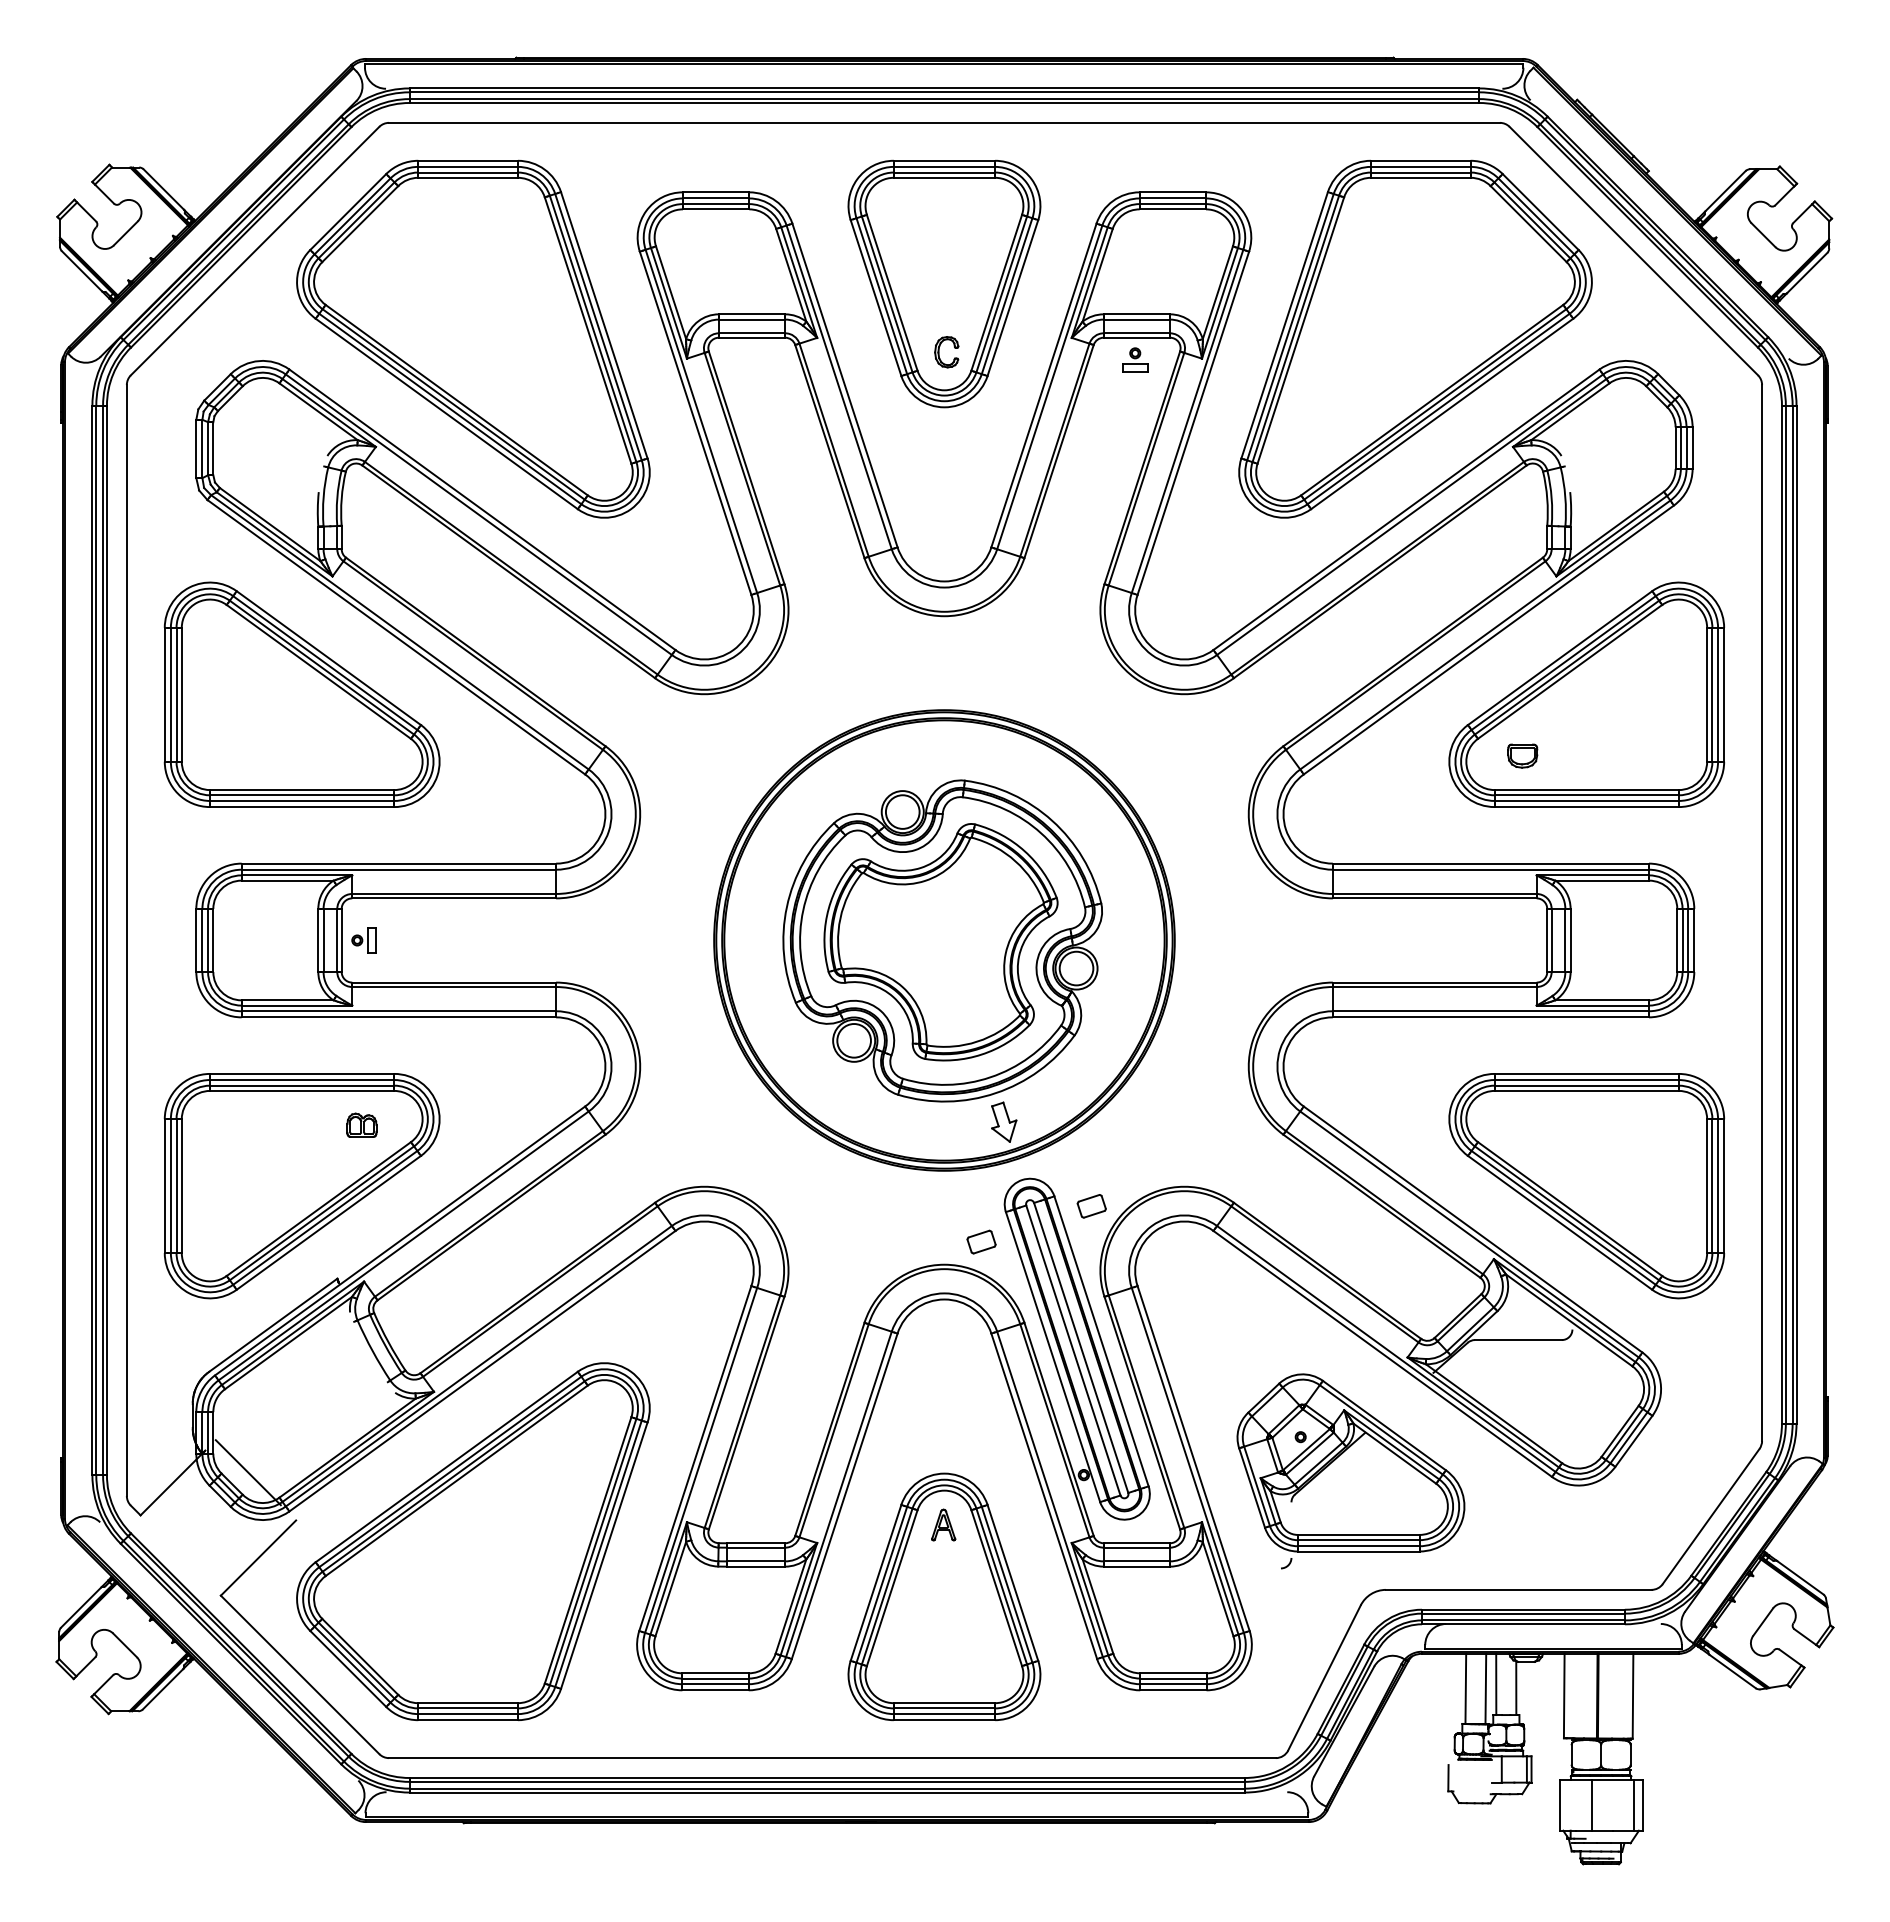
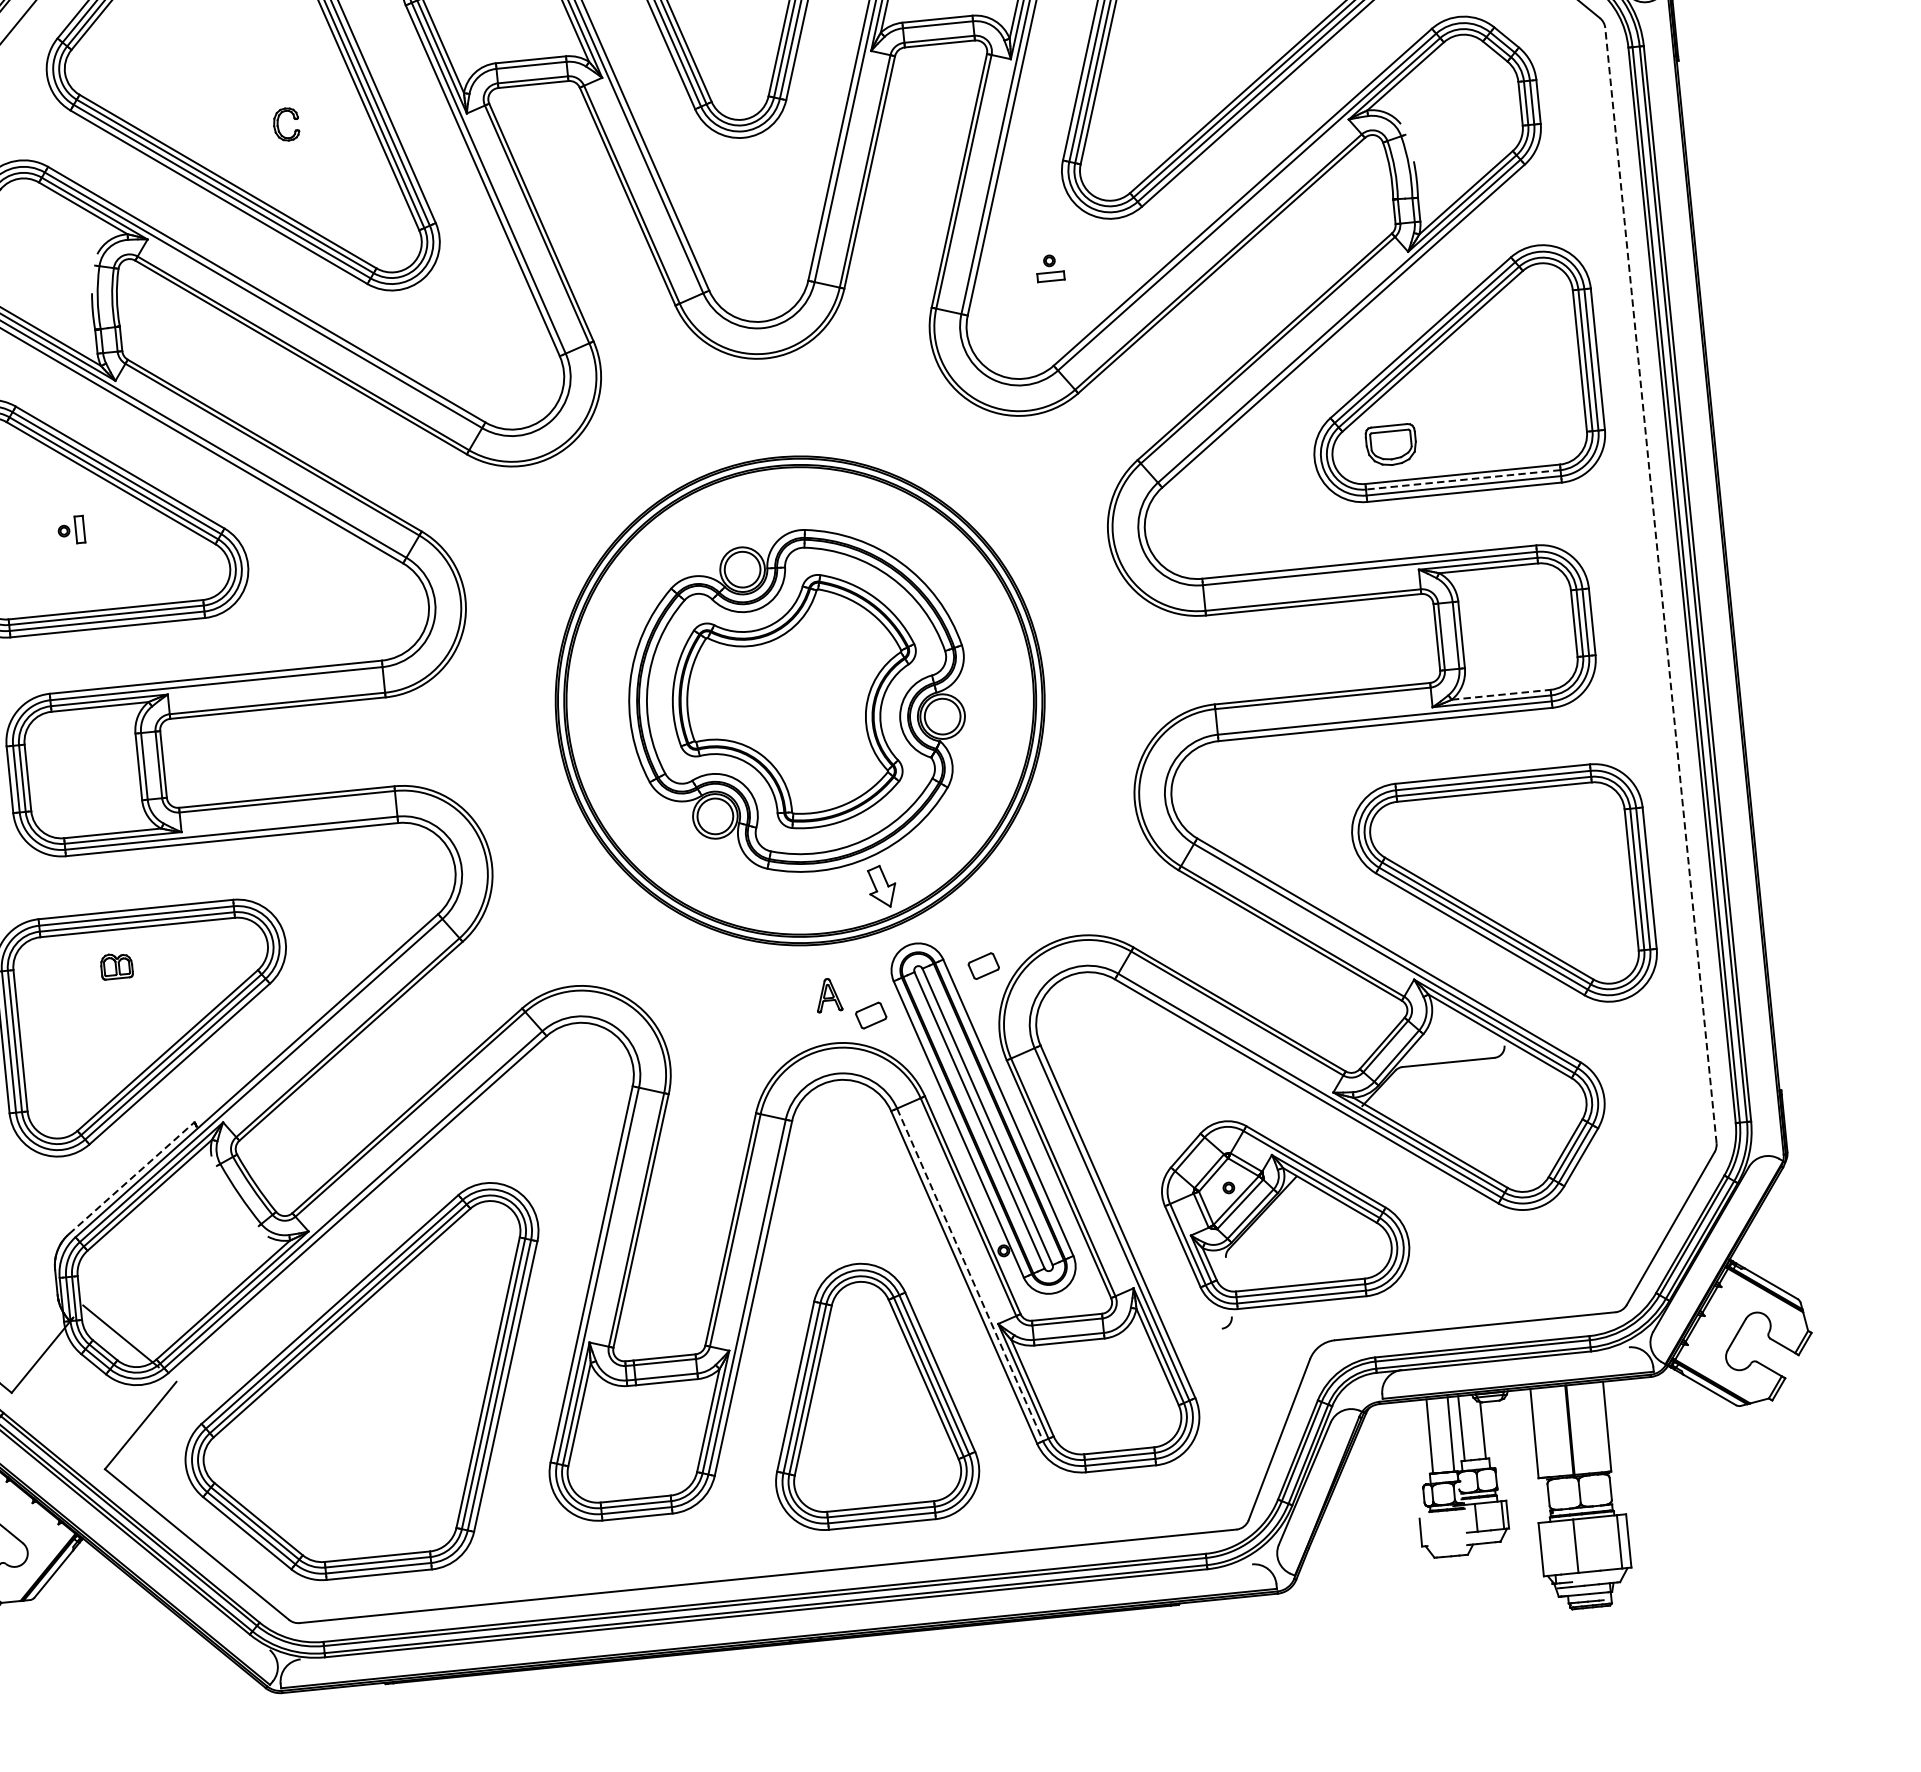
part: (939, 352) -> (278, 125), moved
part: (1135, 359) -> (1050, 267), moved
part: (1522, 755) -> (1391, 444), size x1.6
line: (1586, 795) -> (1463, 480), solid -> dashed
line: (1762, 913) -> (1661, 586), solid -> dashed
part: (363, 940) -> (70, 530), moved
line: (1602, 1000) -> (1501, 694), solid -> dashed
part: (361, 1124) -> (116, 965), moved
line: (273, 1324) -> (131, 1177), solid -> dashed
line: (1050, 1494) -> (970, 1274), solid -> dashed
part: (943, 1524) -> (828, 994), moved

